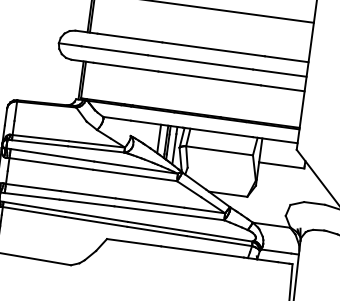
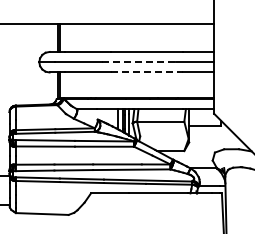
line: (200, 62) -> (139, 62), solid -> dashed
line: (210, 78) -> (147, 72), solid -> dashed

